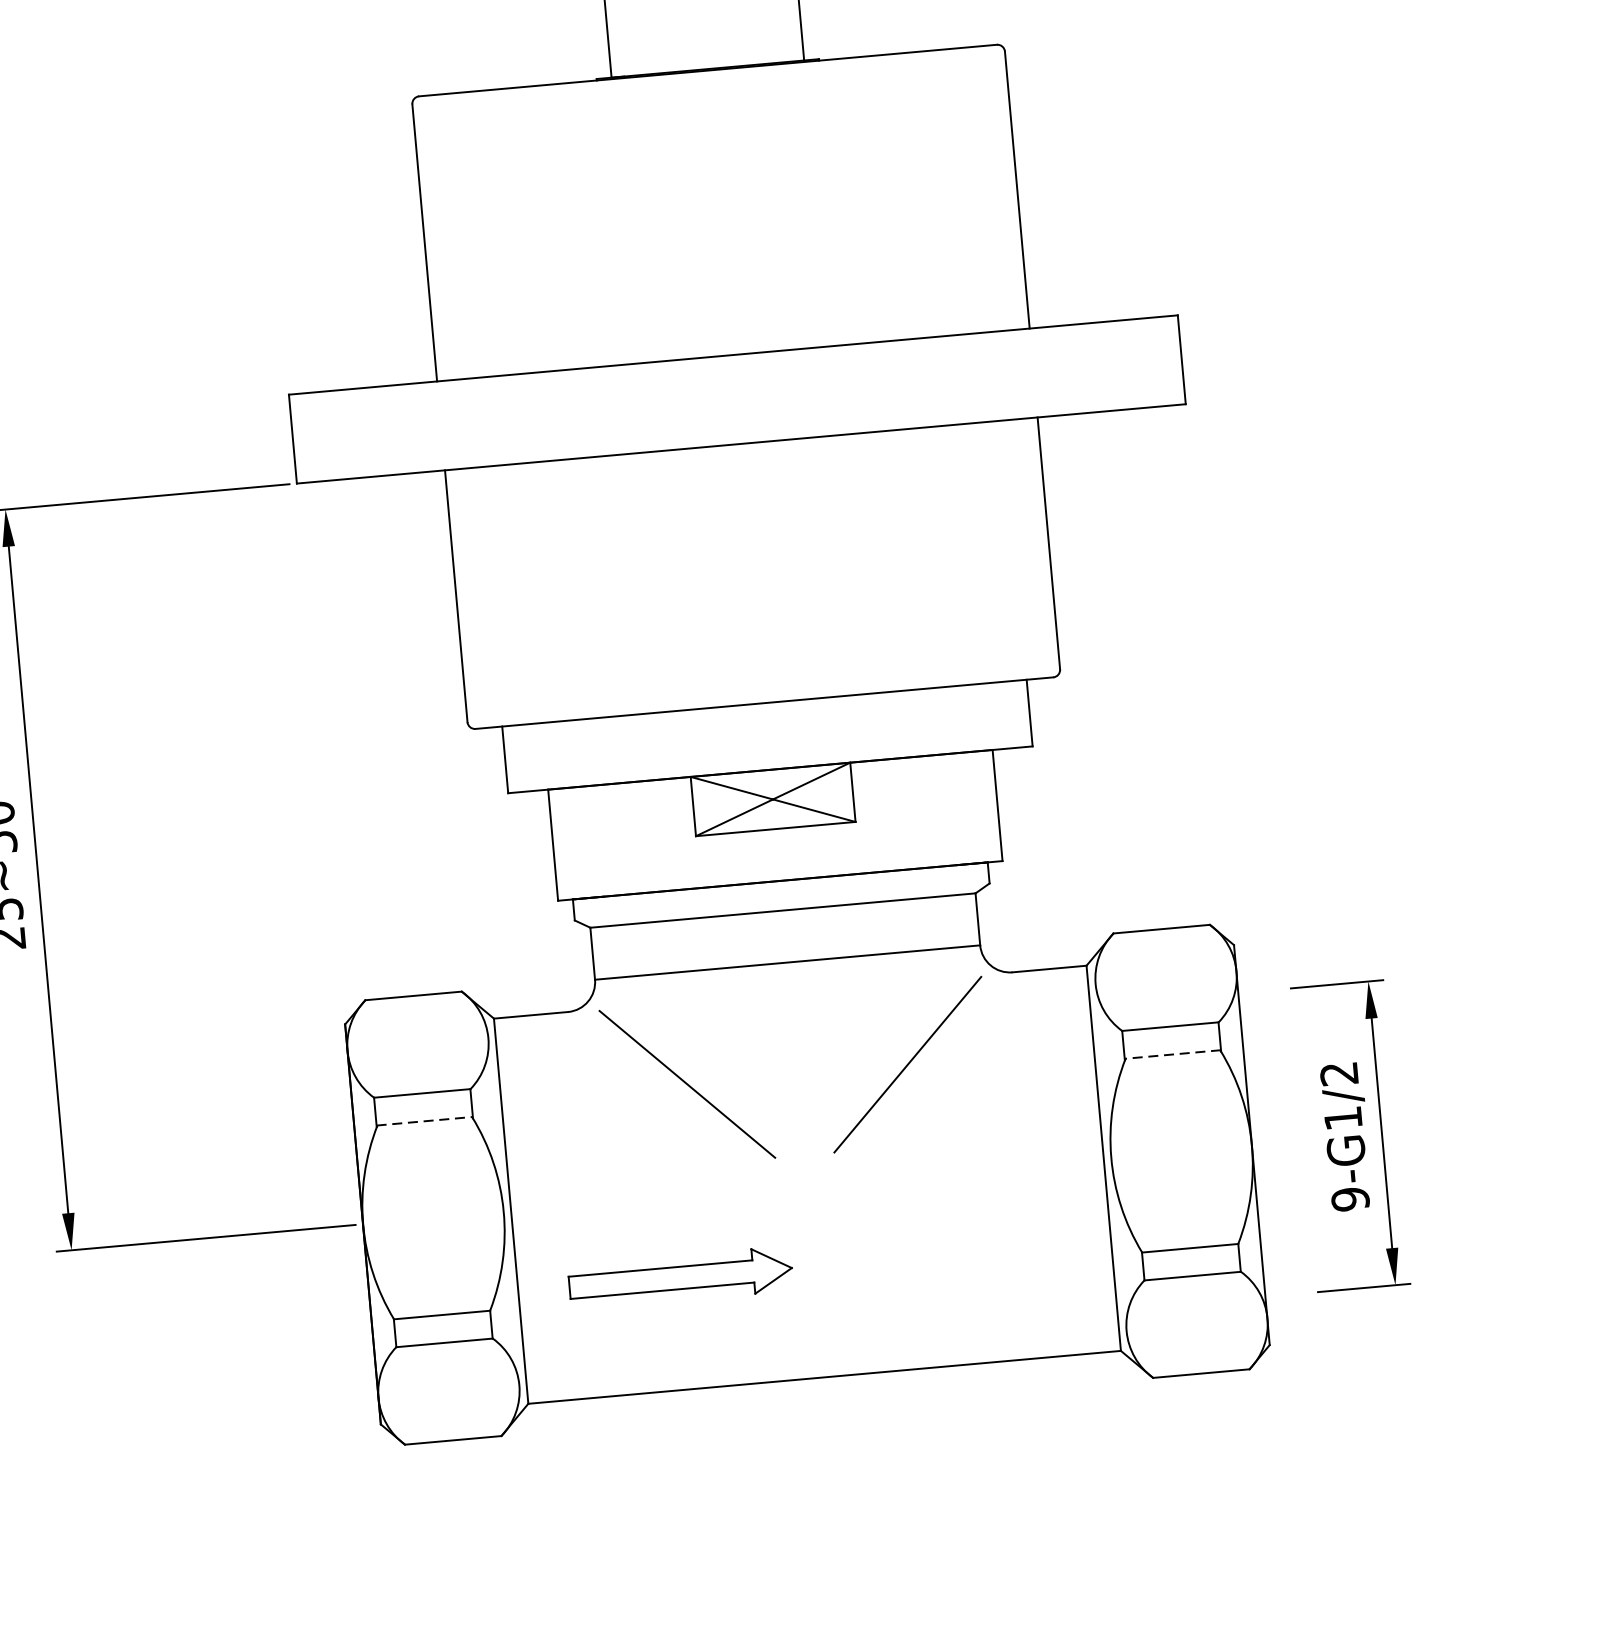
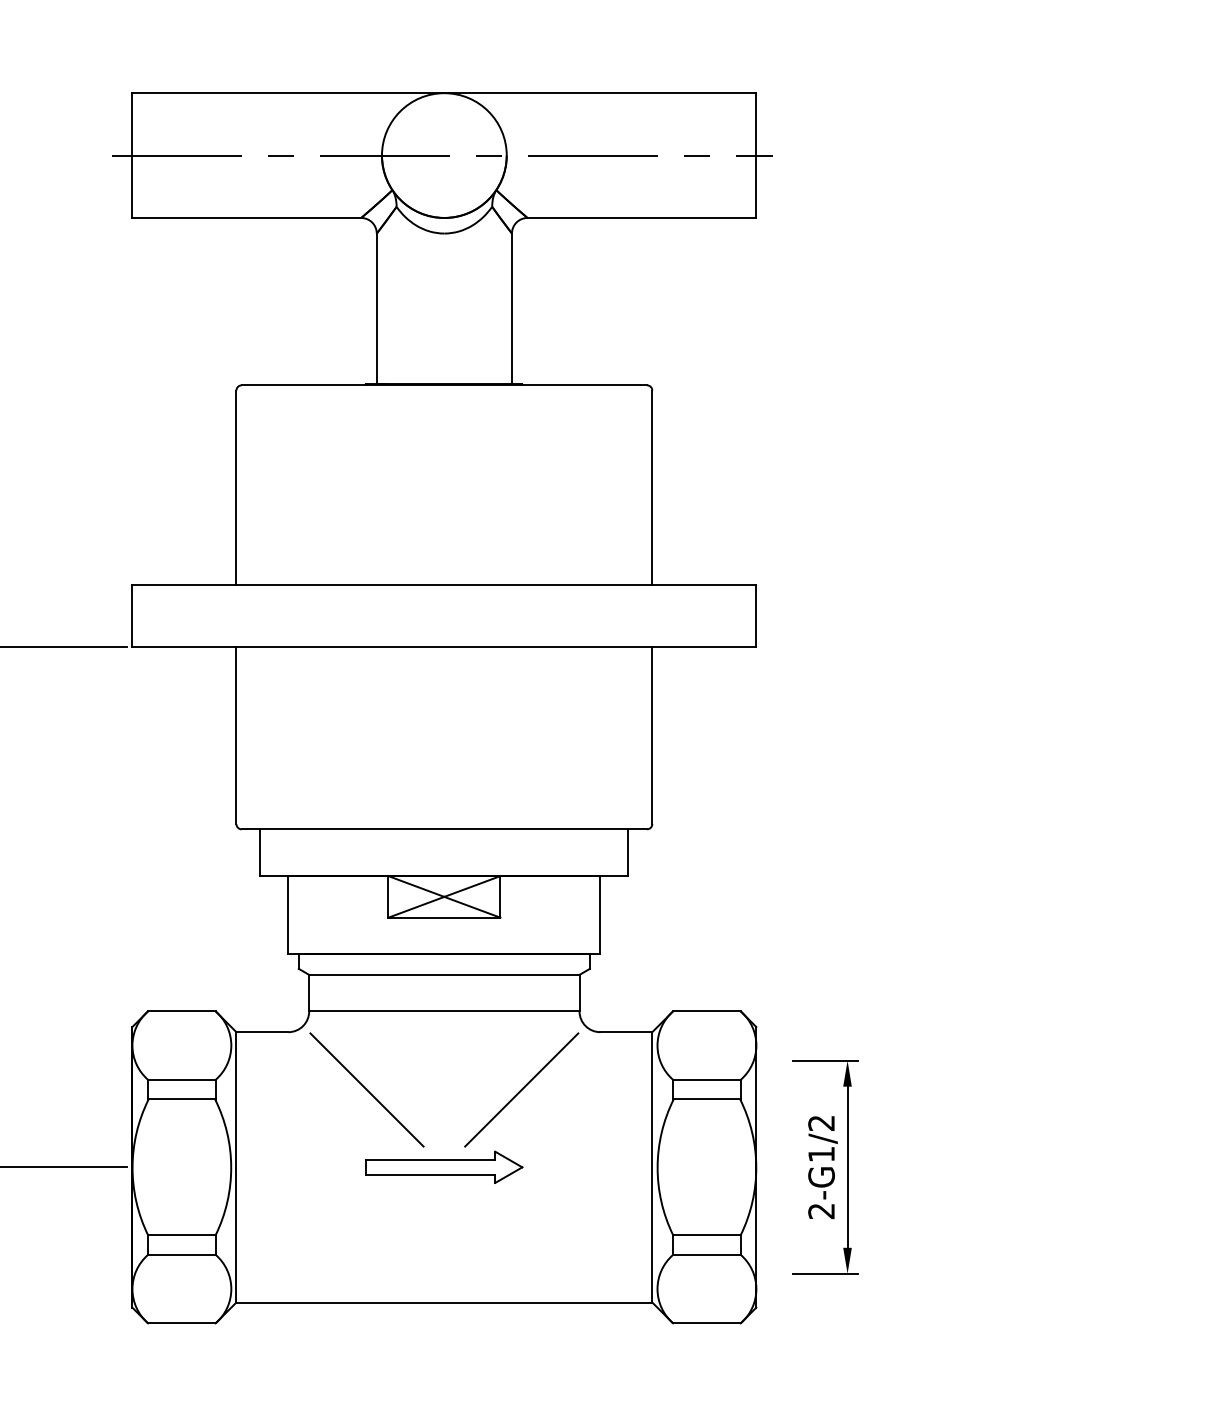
line: (1172, 1054) -> (706, 1099), dashed -> solid
line: (424, 1121) -> (181, 1099), dashed -> solid
text: (1350, 1199) -> (821, 1211), 9-G1/2 -> 2-G1/2
part: (680, 1276) -> (444, 1166), moved

